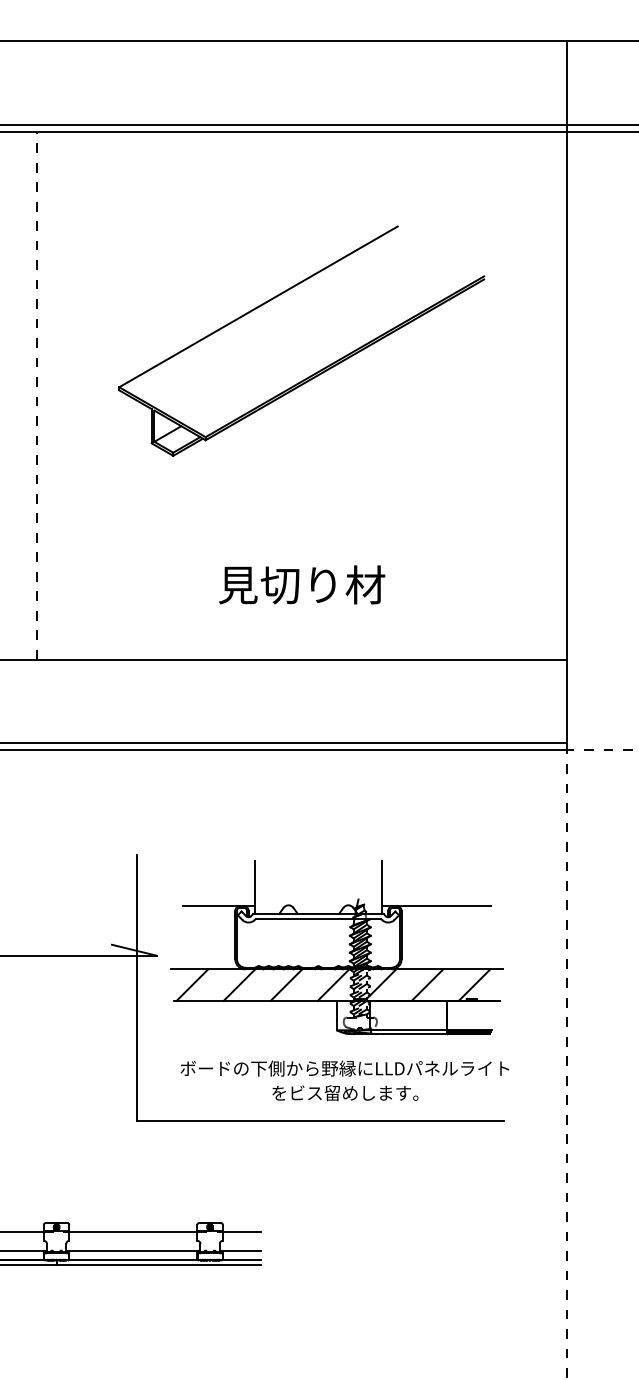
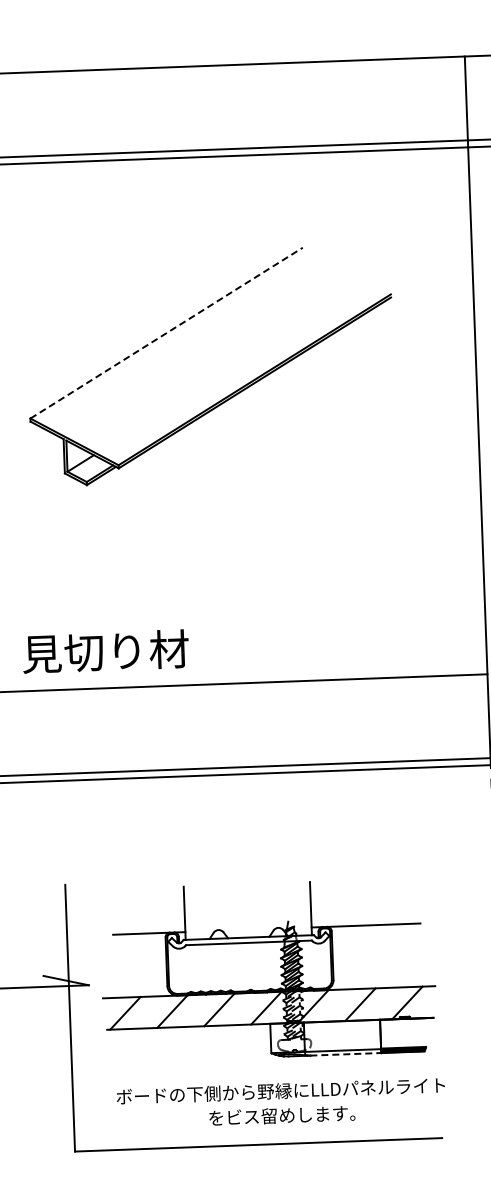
line: (258, 306) -> (166, 332), solid -> dashed
text: (301, 584) -> (105, 651), moved
line: (411, 1034) -> (346, 1054), solid -> dashed

